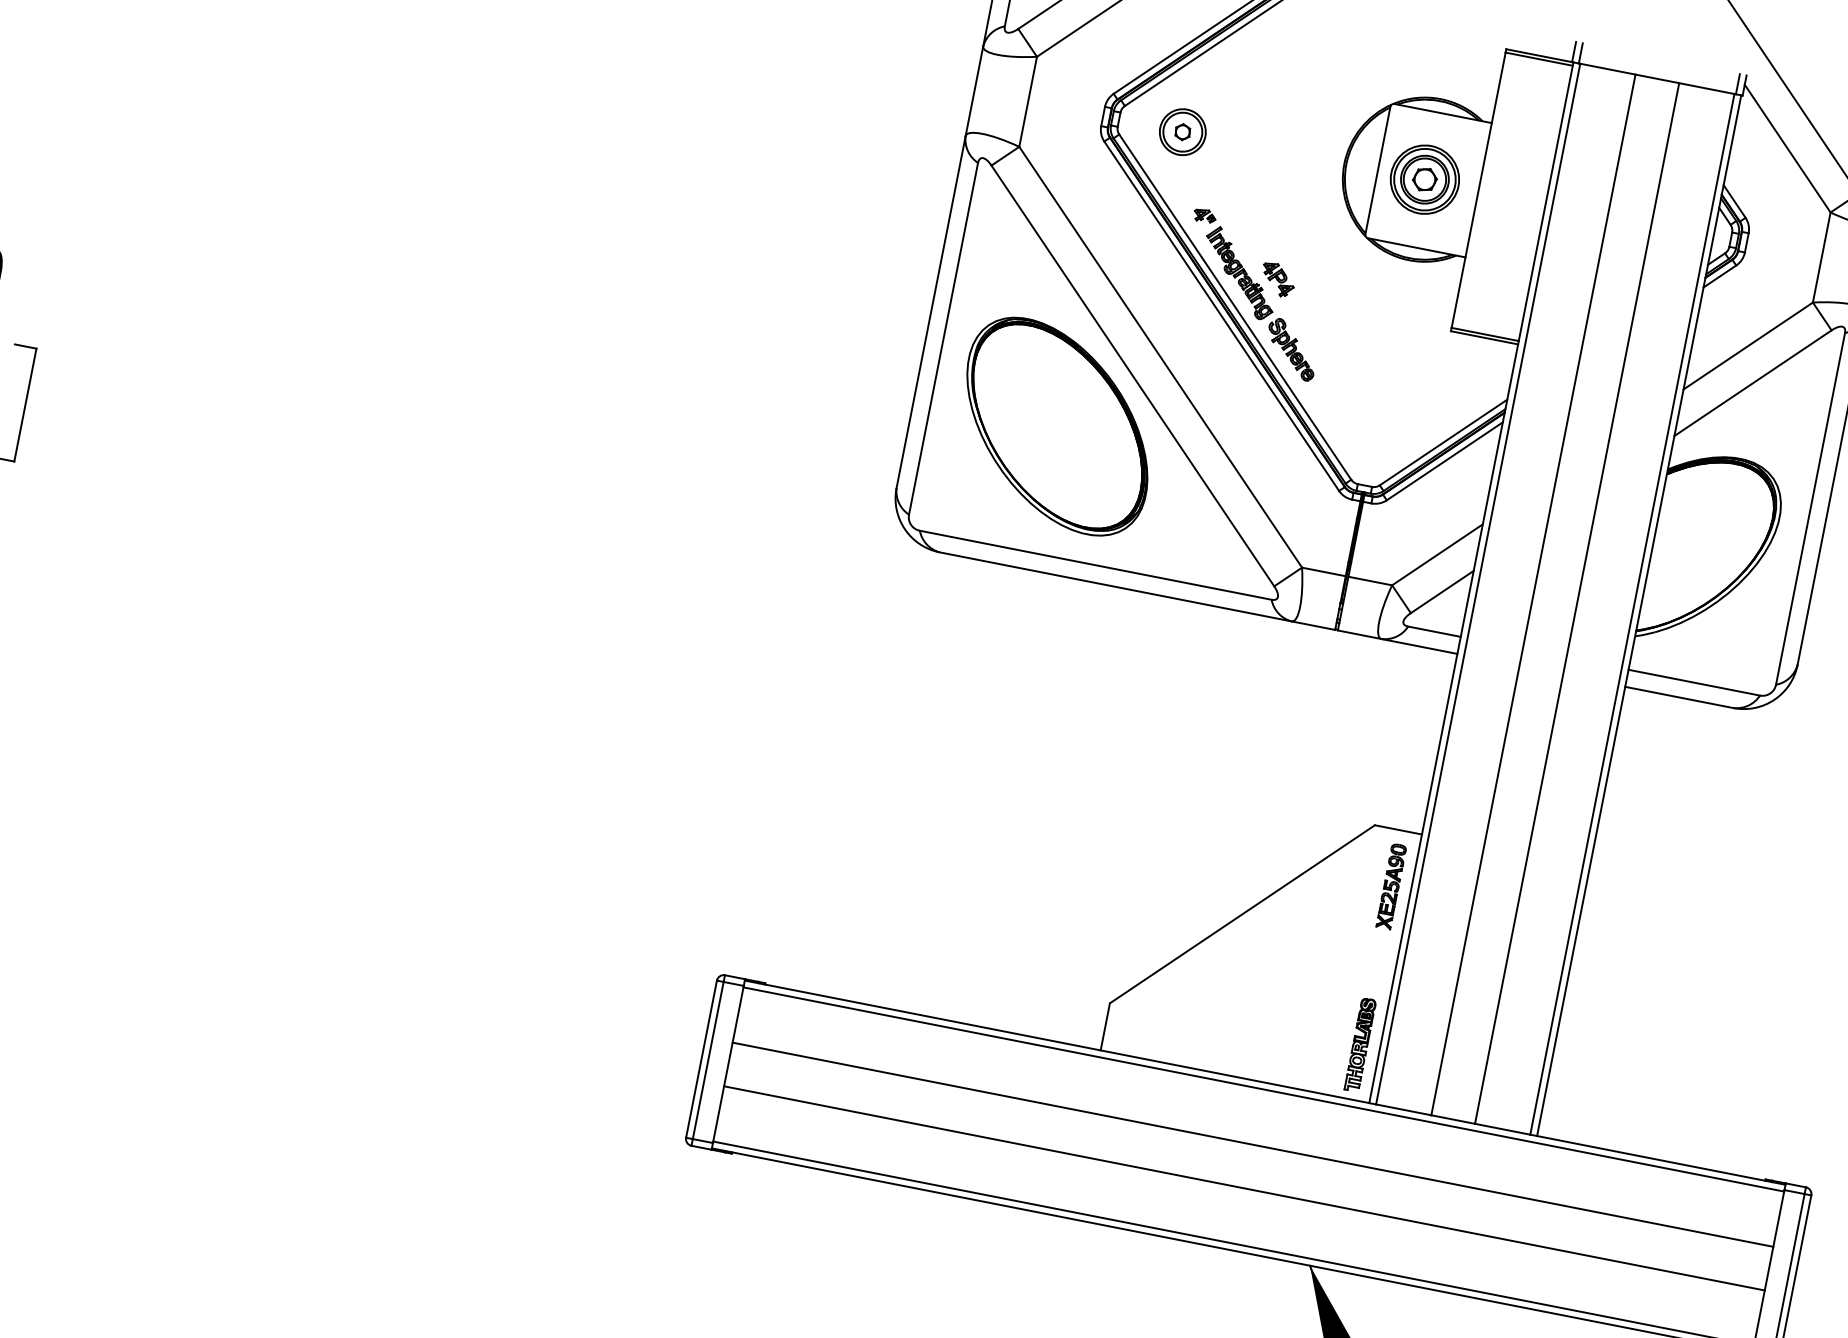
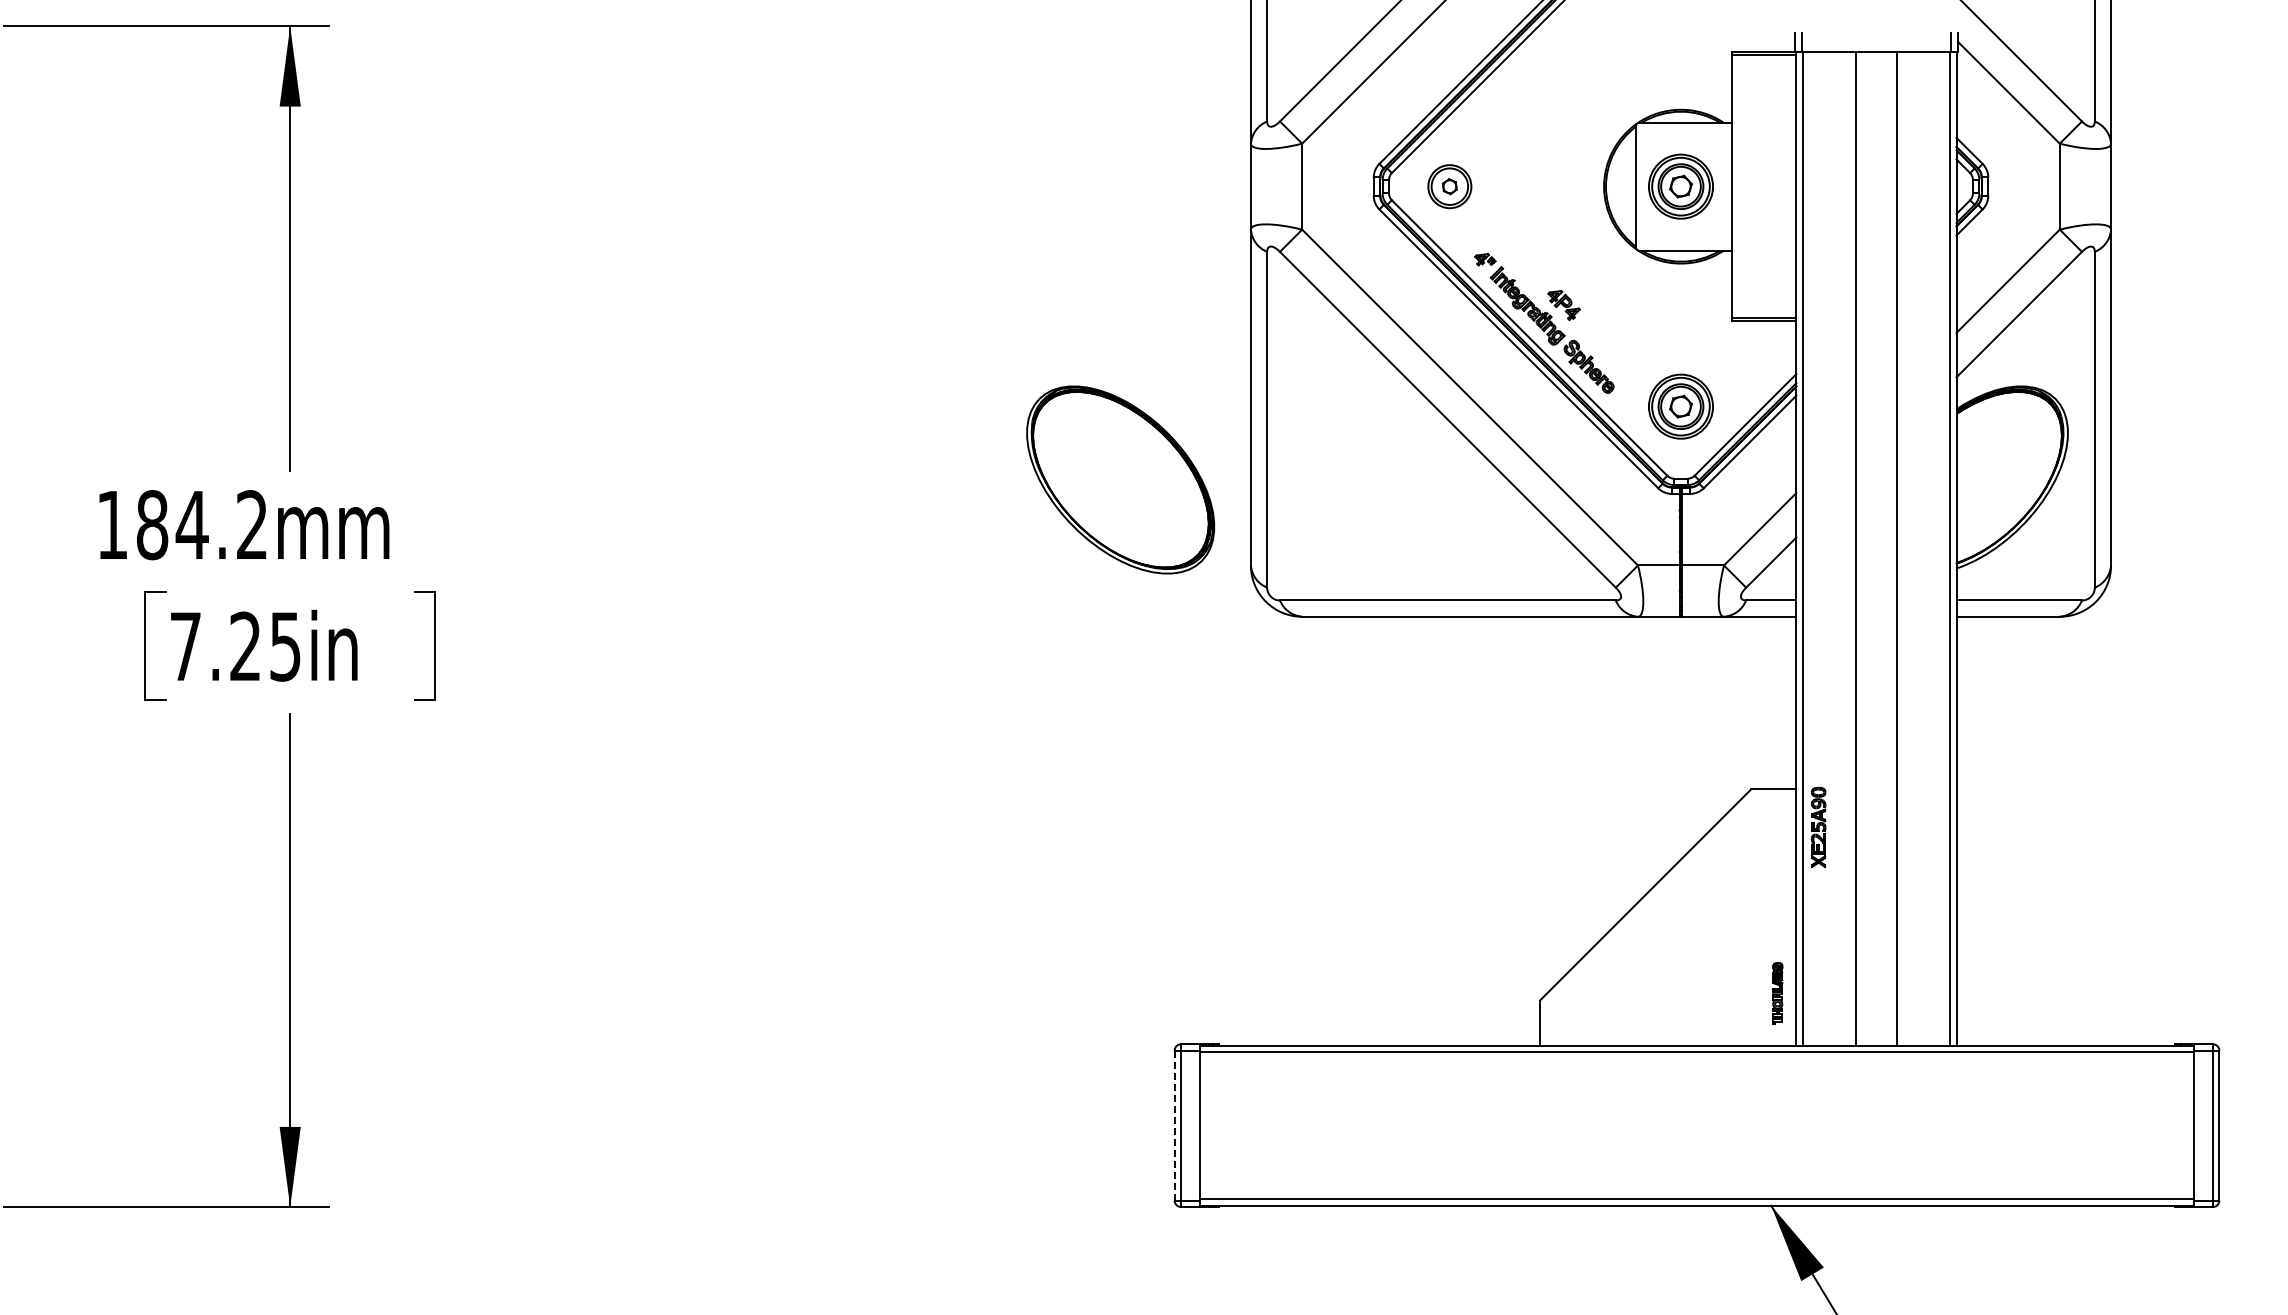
part: (1379, 409) -> (1680, 406), added
part: (1057, 426) -> (1120, 479), moved
part: (1391, 886) -> (1818, 827), moved
part: (1360, 1044) -> (1777, 993), size x0.7
line: (701, 1059) -> (1174, 1125), solid -> dashed
line: (1252, 1144) -> (1696, 1104), removed
line: (1243, 1188) -> (1696, 1146), removed

